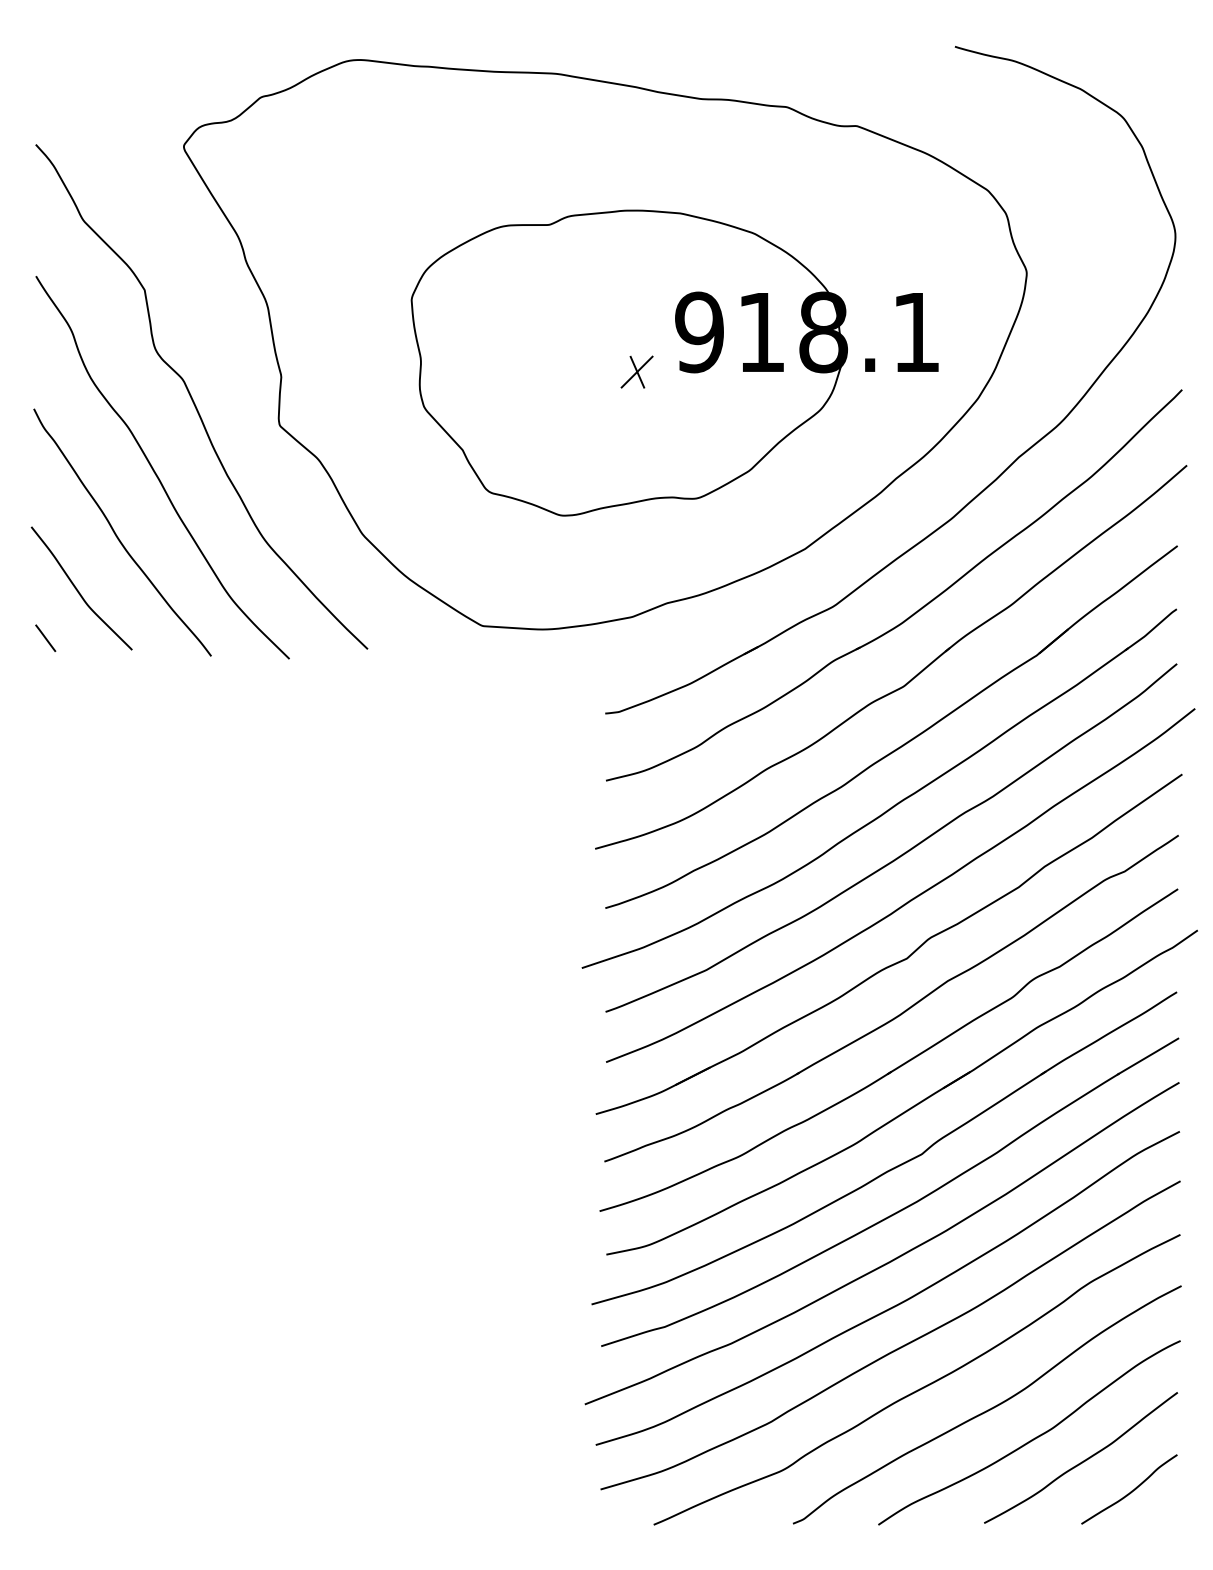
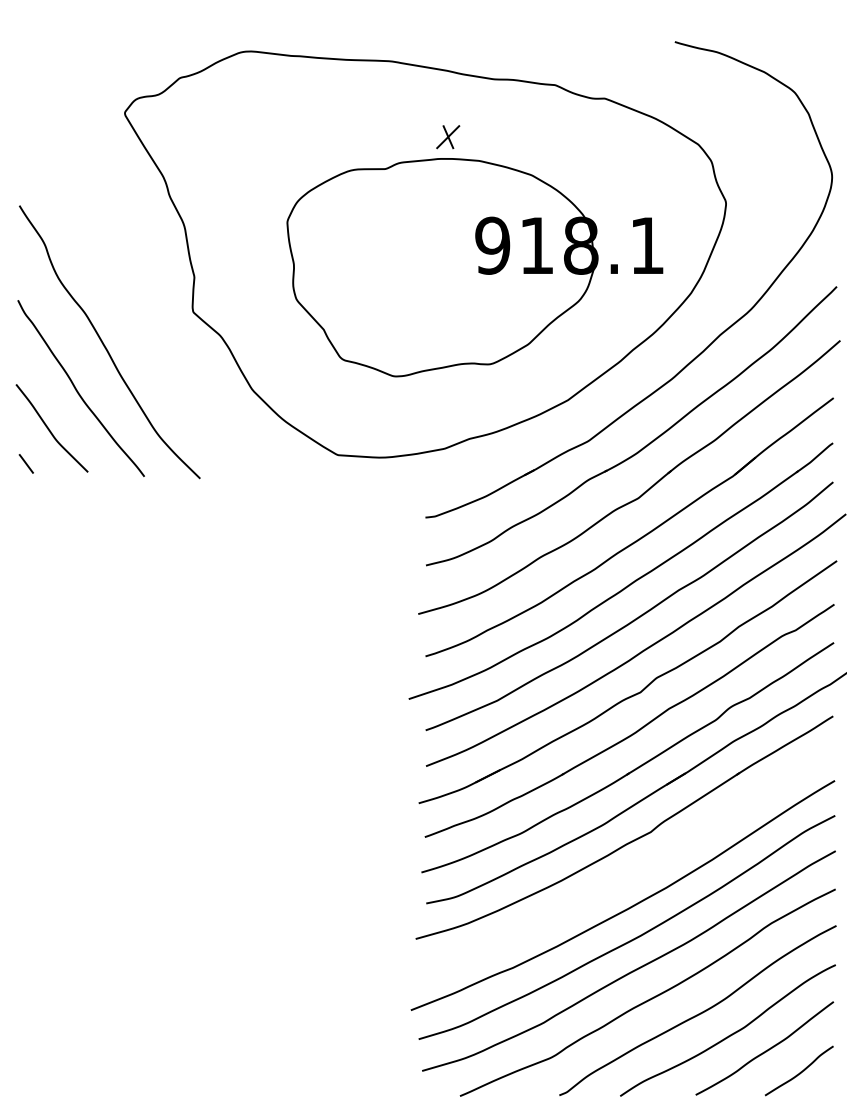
part: (636, 371) -> (447, 136), moved
curve: (193, 399) -> (131, 293), removed
part: (900, 1209) -> (636, 871), removed

